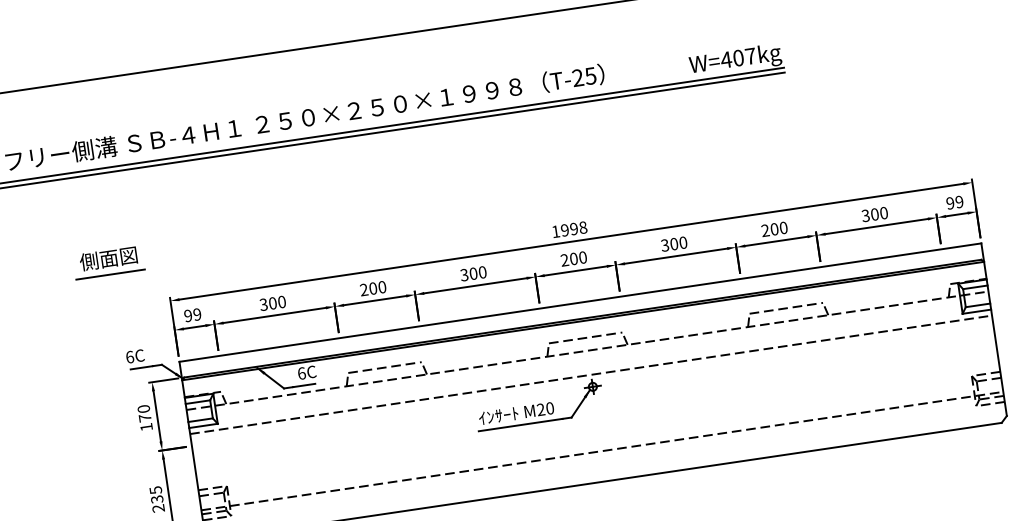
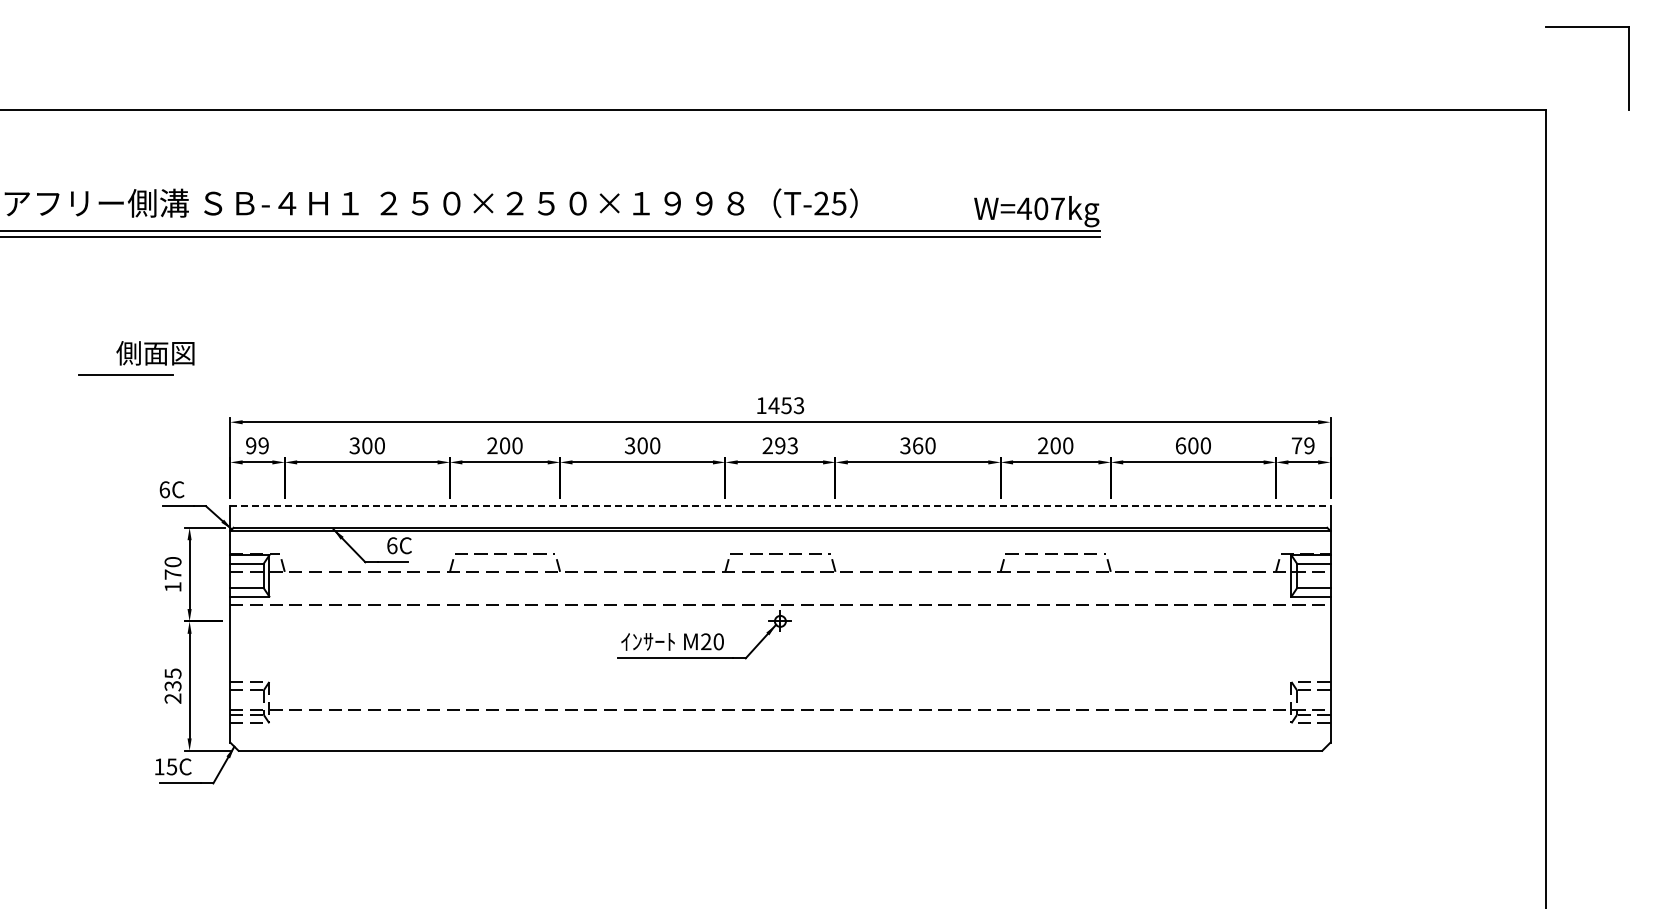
text: (950, 203) -> (1296, 445), 99 -> 79
text: (865, 215) -> (1180, 445), 300 -> 600
text: (574, 228) -> (786, 405), 1998 -> 1453
text: (674, 243) -> (918, 445), 300 -> 360
text: (578, 258) -> (786, 445), 200 -> 293
line: (110, 274) -> (125, 374), moved
line: (580, 302) -> (780, 505), solid -> dashed

